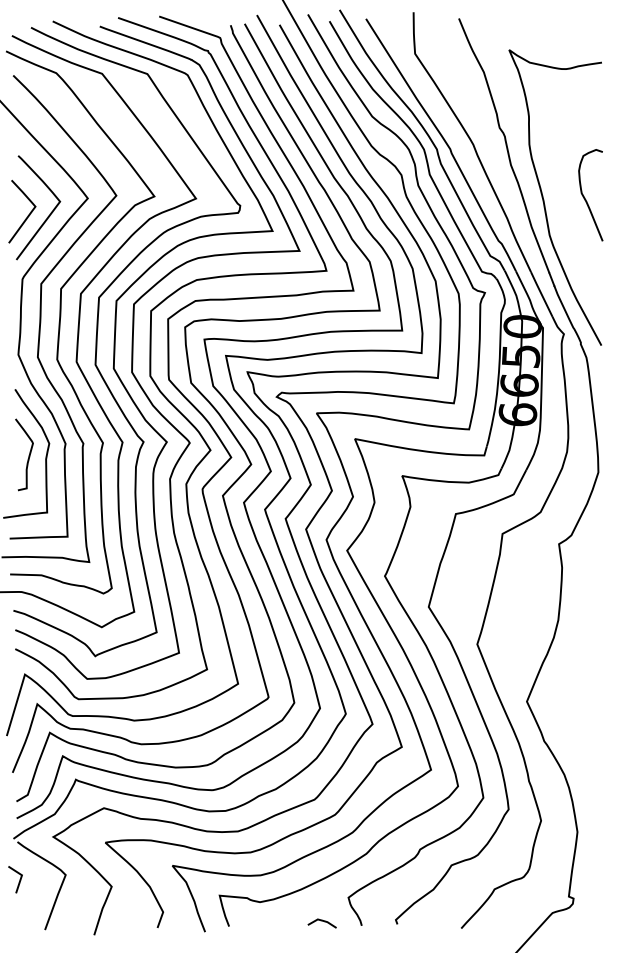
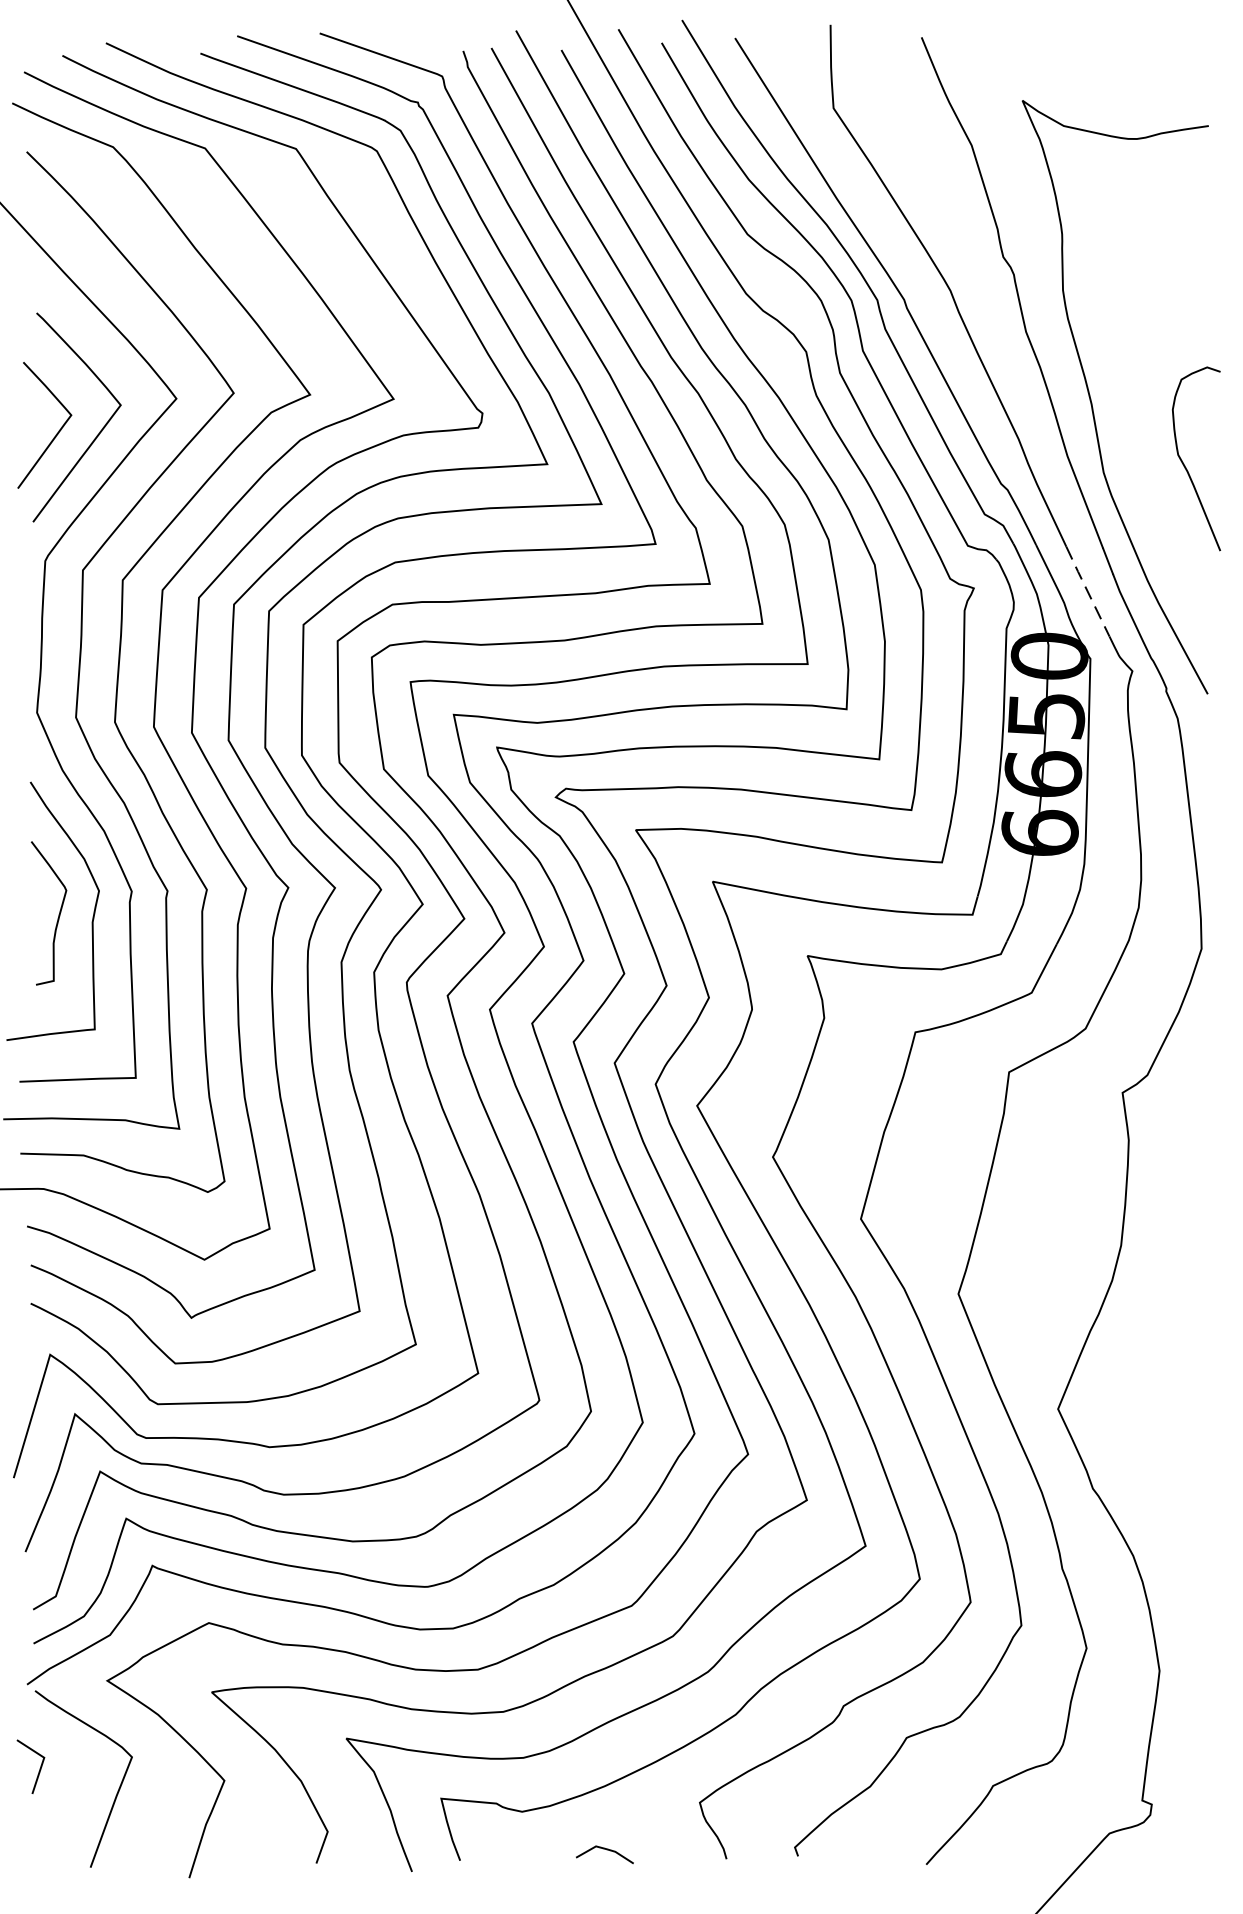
curve: (585, 197) -> (1185, 463), moved
line: (541, 294) -> (1087, 591), solid -> dashed
line: (321, 921) -> (603, 1850), moved

